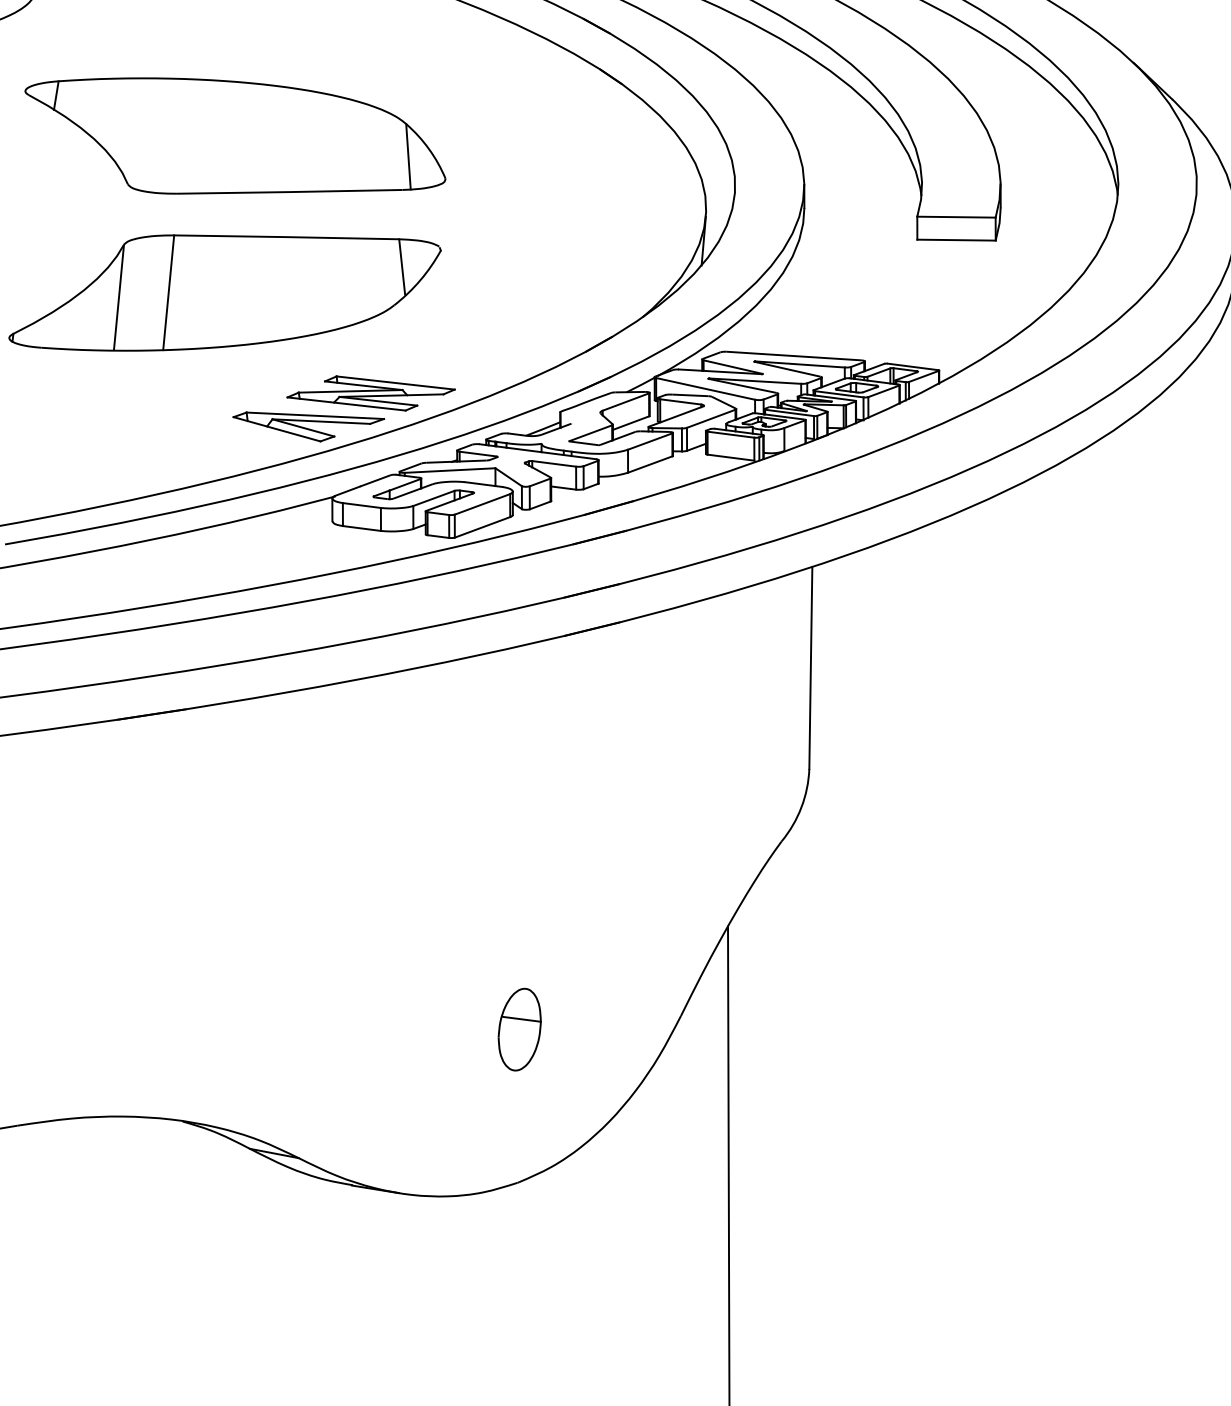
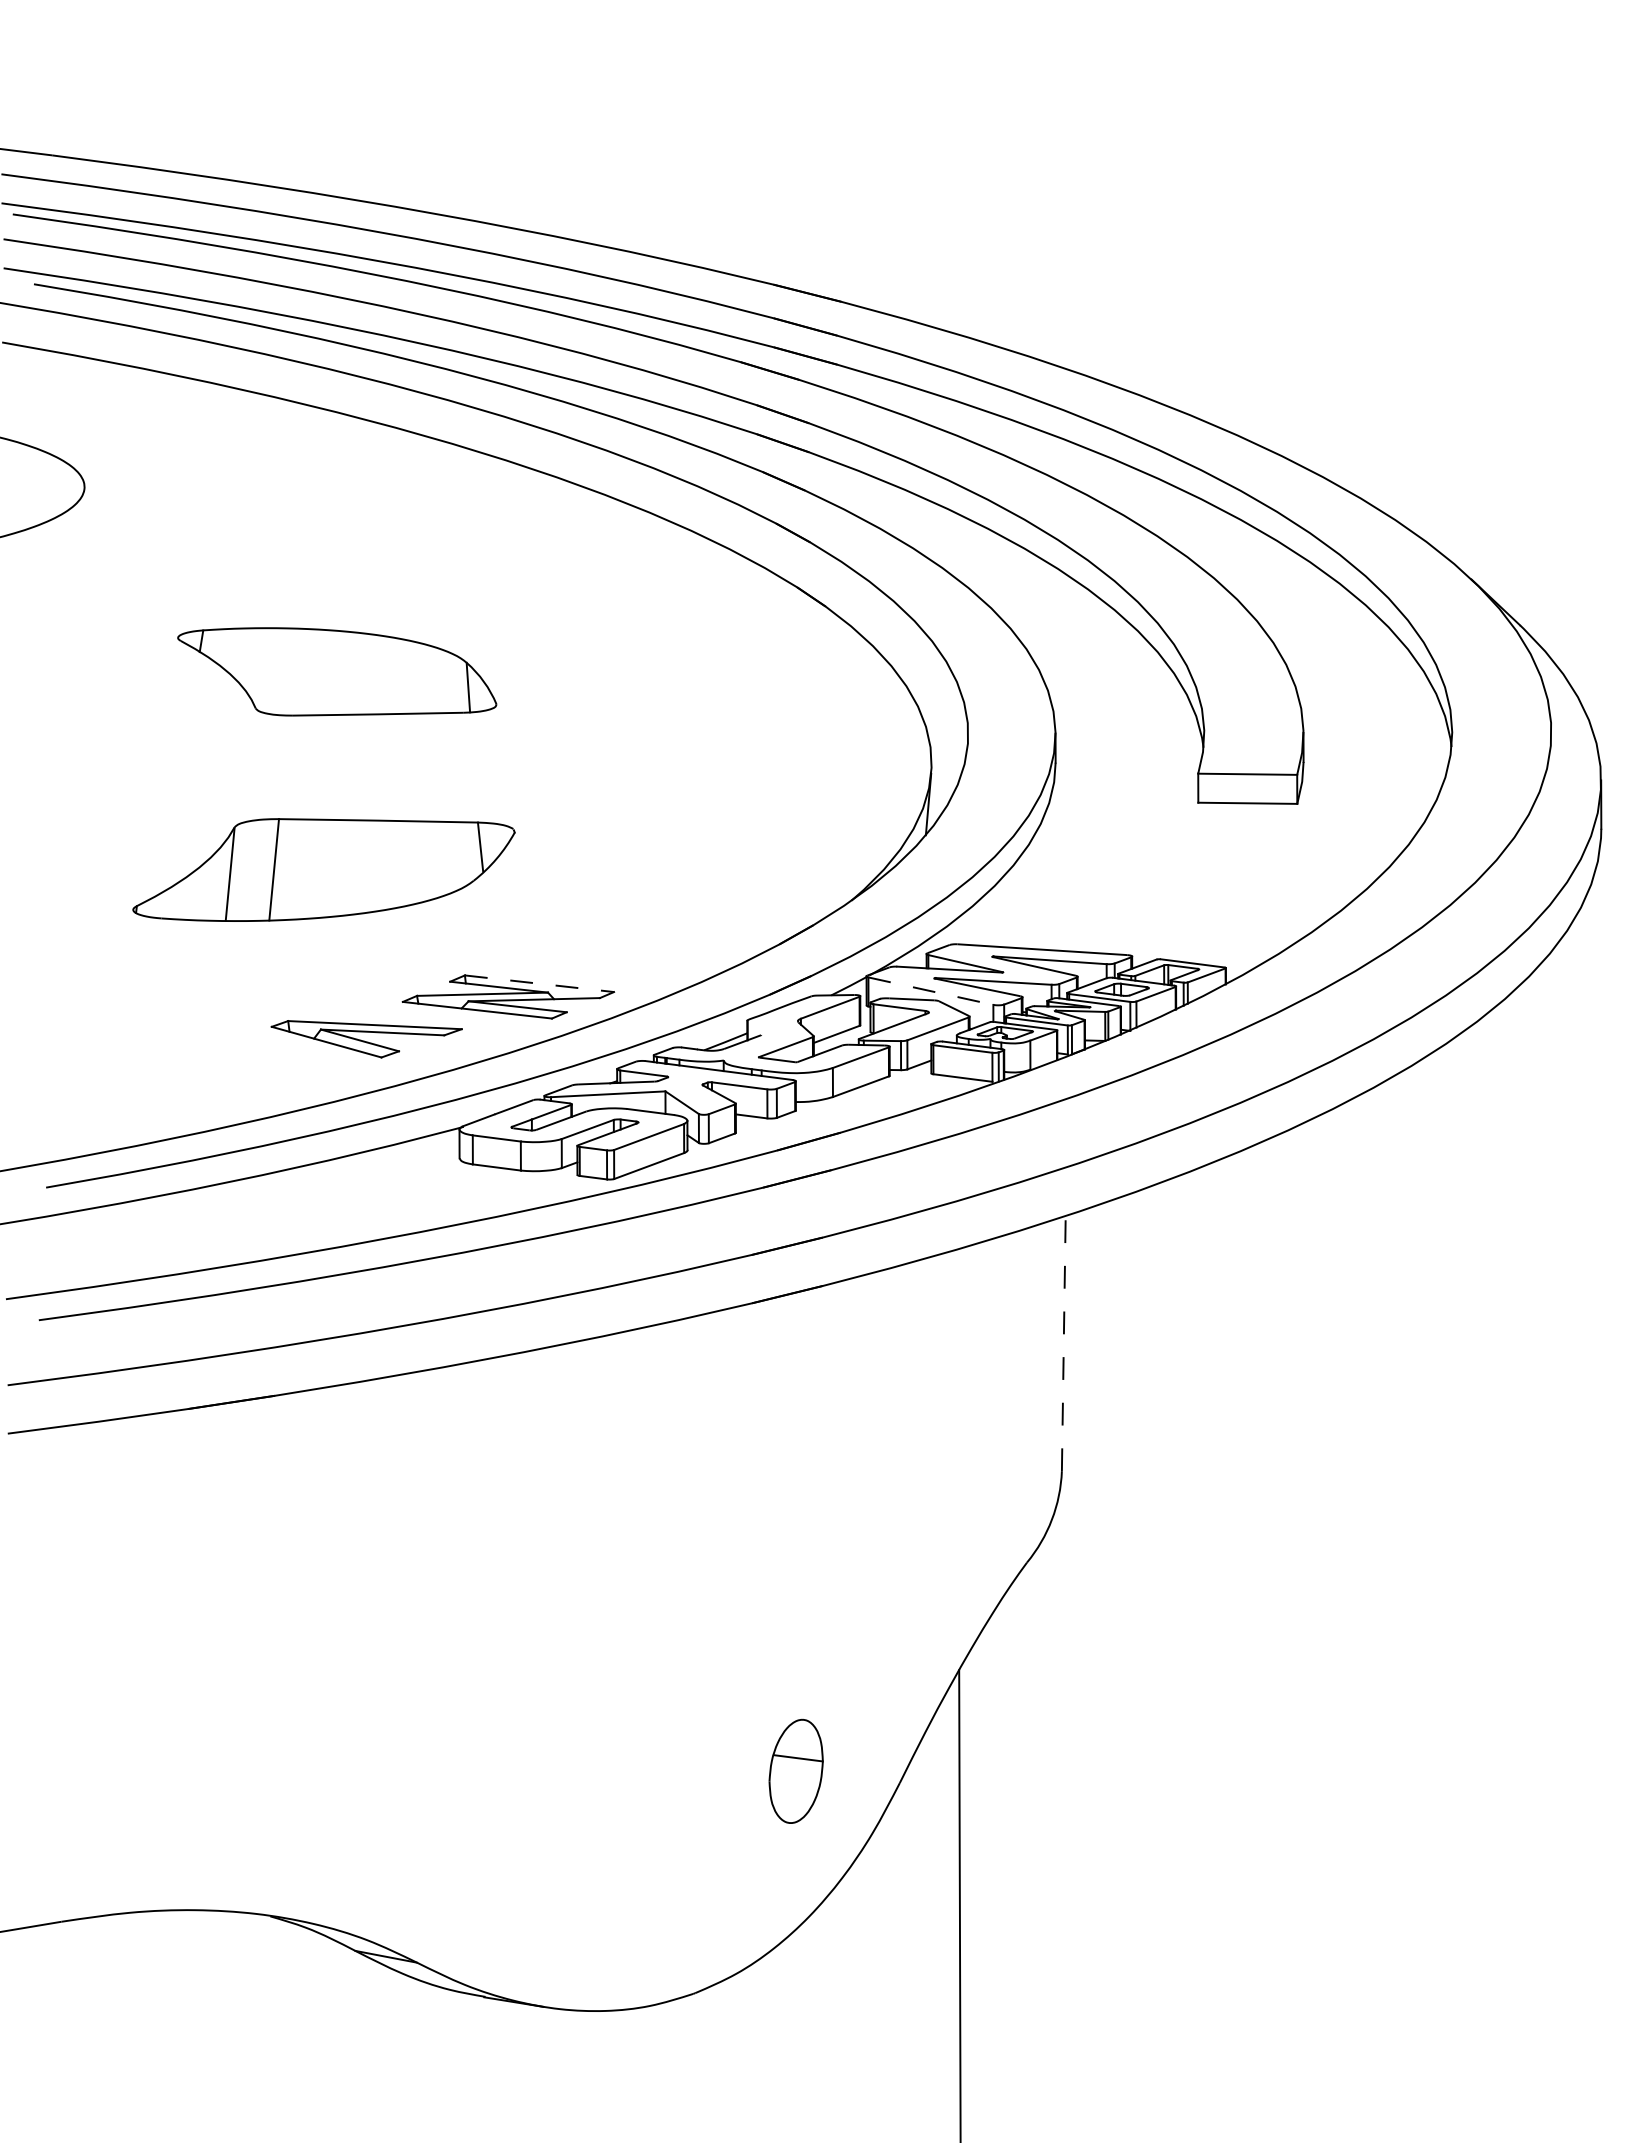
part: (235, 135) -> (337, 671), size x0.6
part: (224, 292) -> (323, 869), size x0.7
line: (395, 382) -> (539, 983), solid -> dashed
line: (705, 389) -> (930, 991), solid -> dashed
part: (308, 427) -> (366, 1039), moved
line: (810, 667) -> (1063, 1343), solid -> dashed
part: (519, 1028) -> (795, 1770), moved

